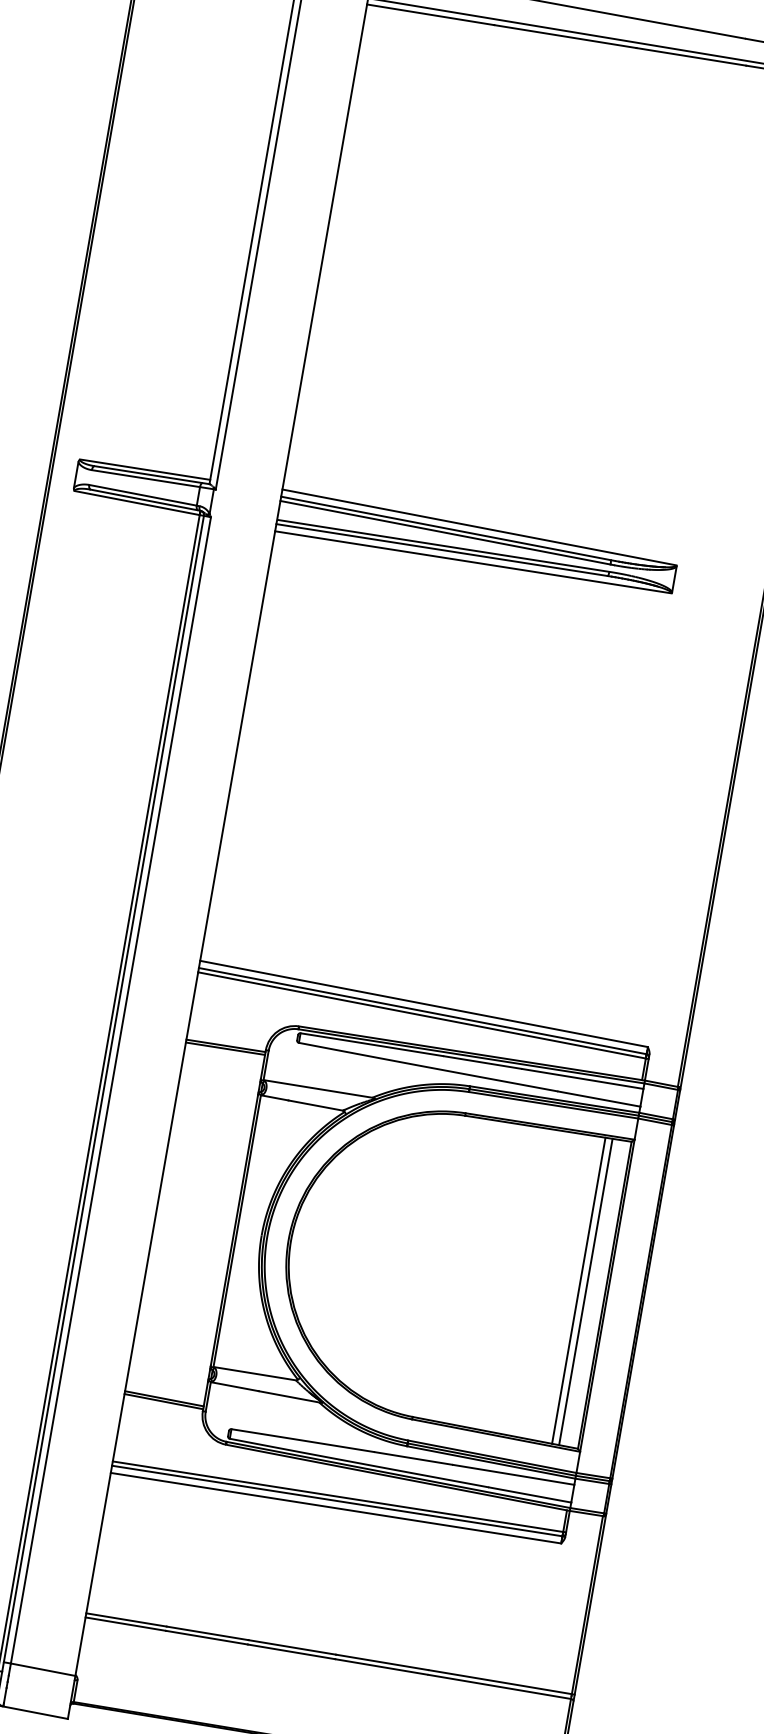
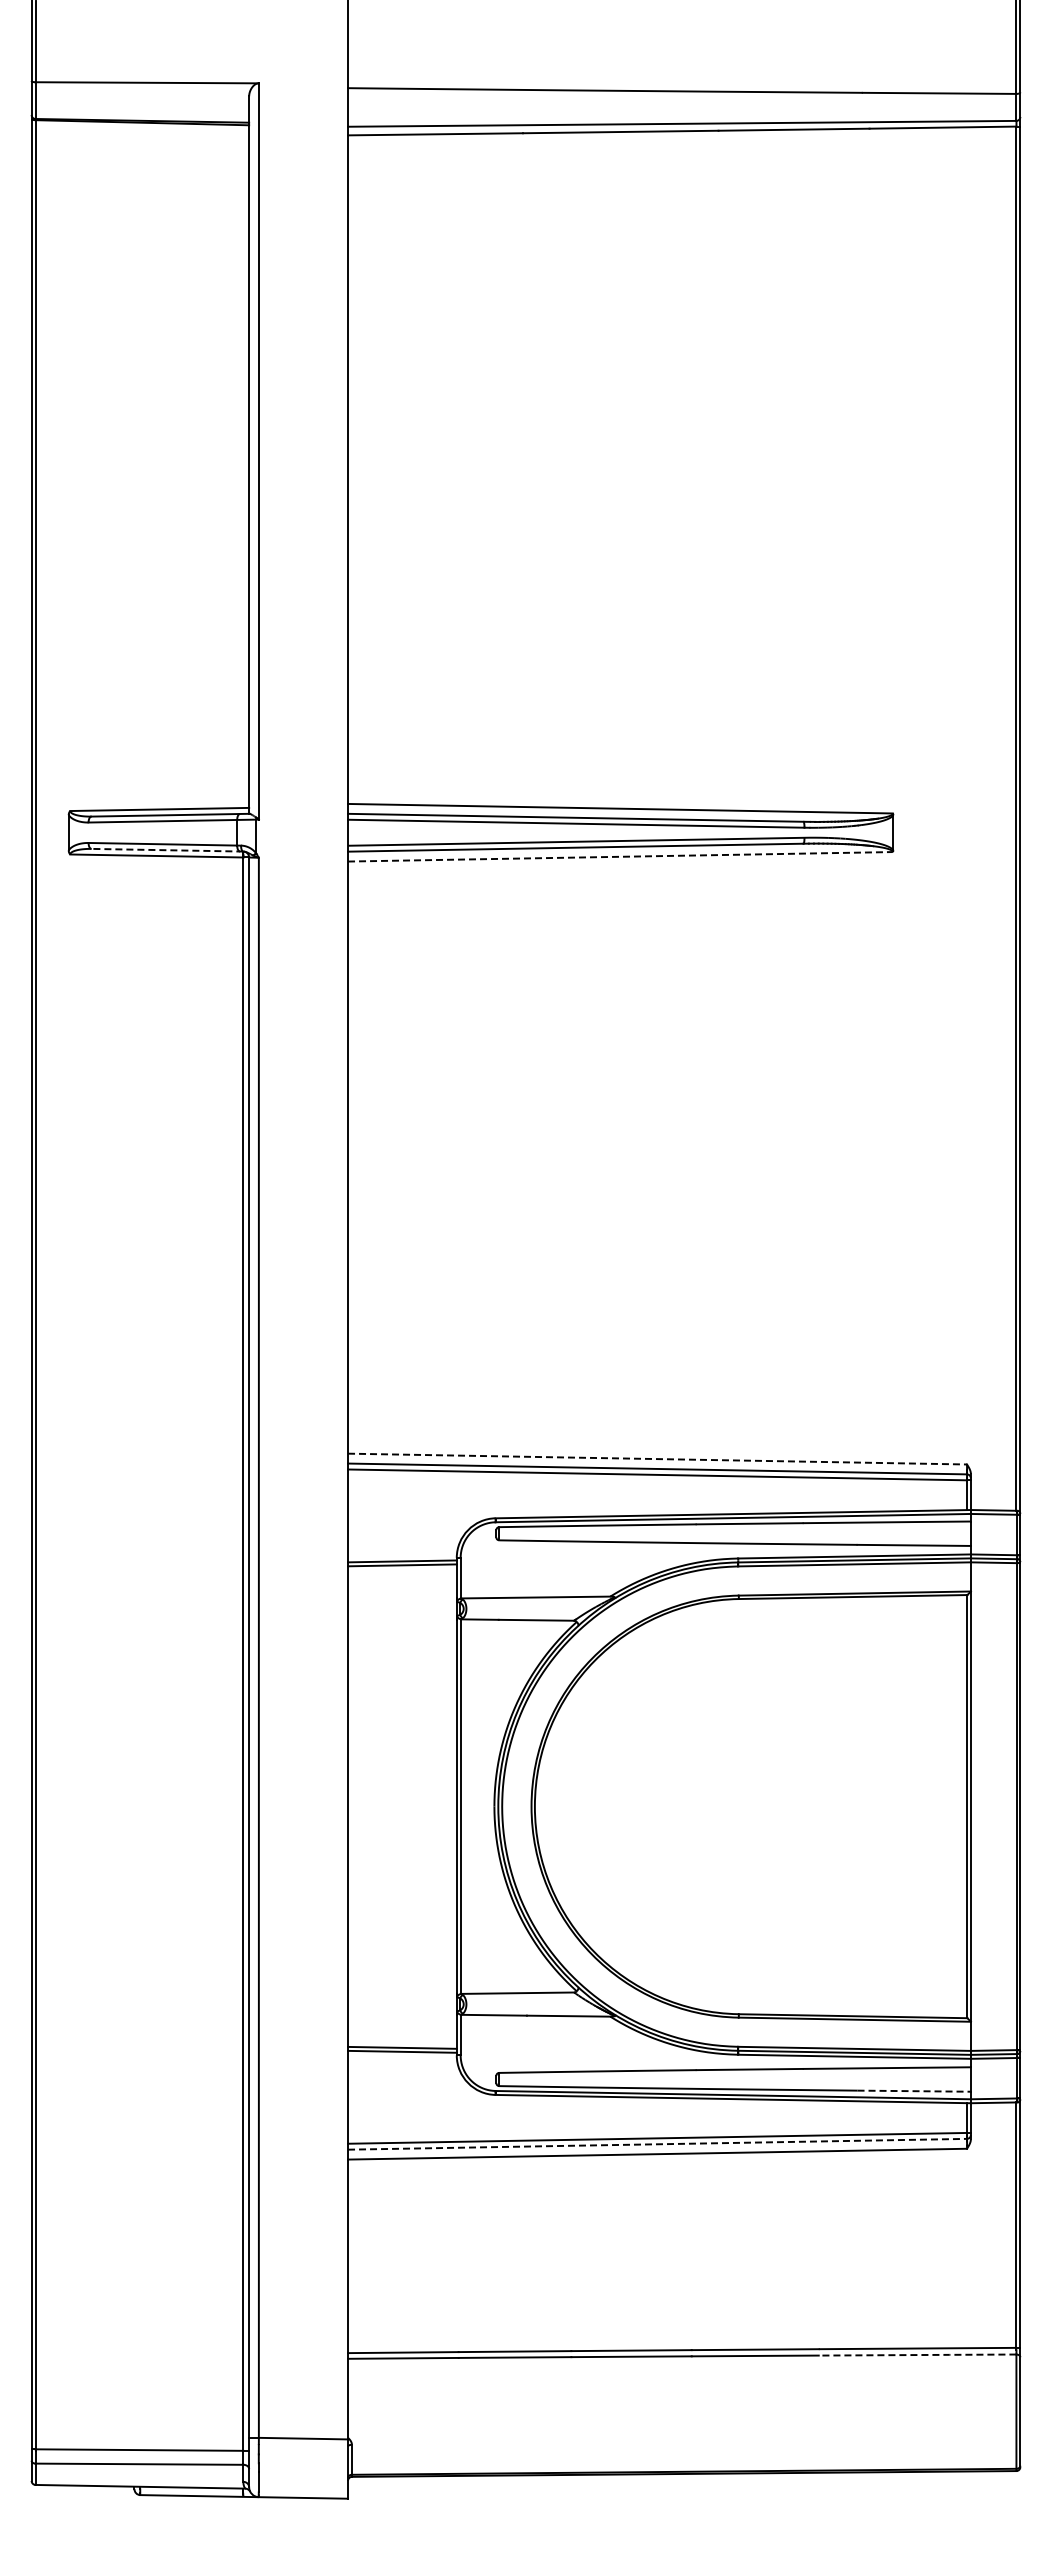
line: (145, 500) -> (167, 850), solid -> dashed
line: (473, 562) -> (620, 856), solid -> dashed
line: (423, 1004) -> (657, 1459), solid -> dashed
line: (578, 1290) -> (931, 1806), removed
line: (586, 1291) -> (941, 1806), removed
line: (530, 1495) -> (914, 2091), solid -> dashed
line: (337, 1501) -> (657, 2144), solid -> dashed
line: (499, 1687) -> (917, 2355), solid -> dashed

